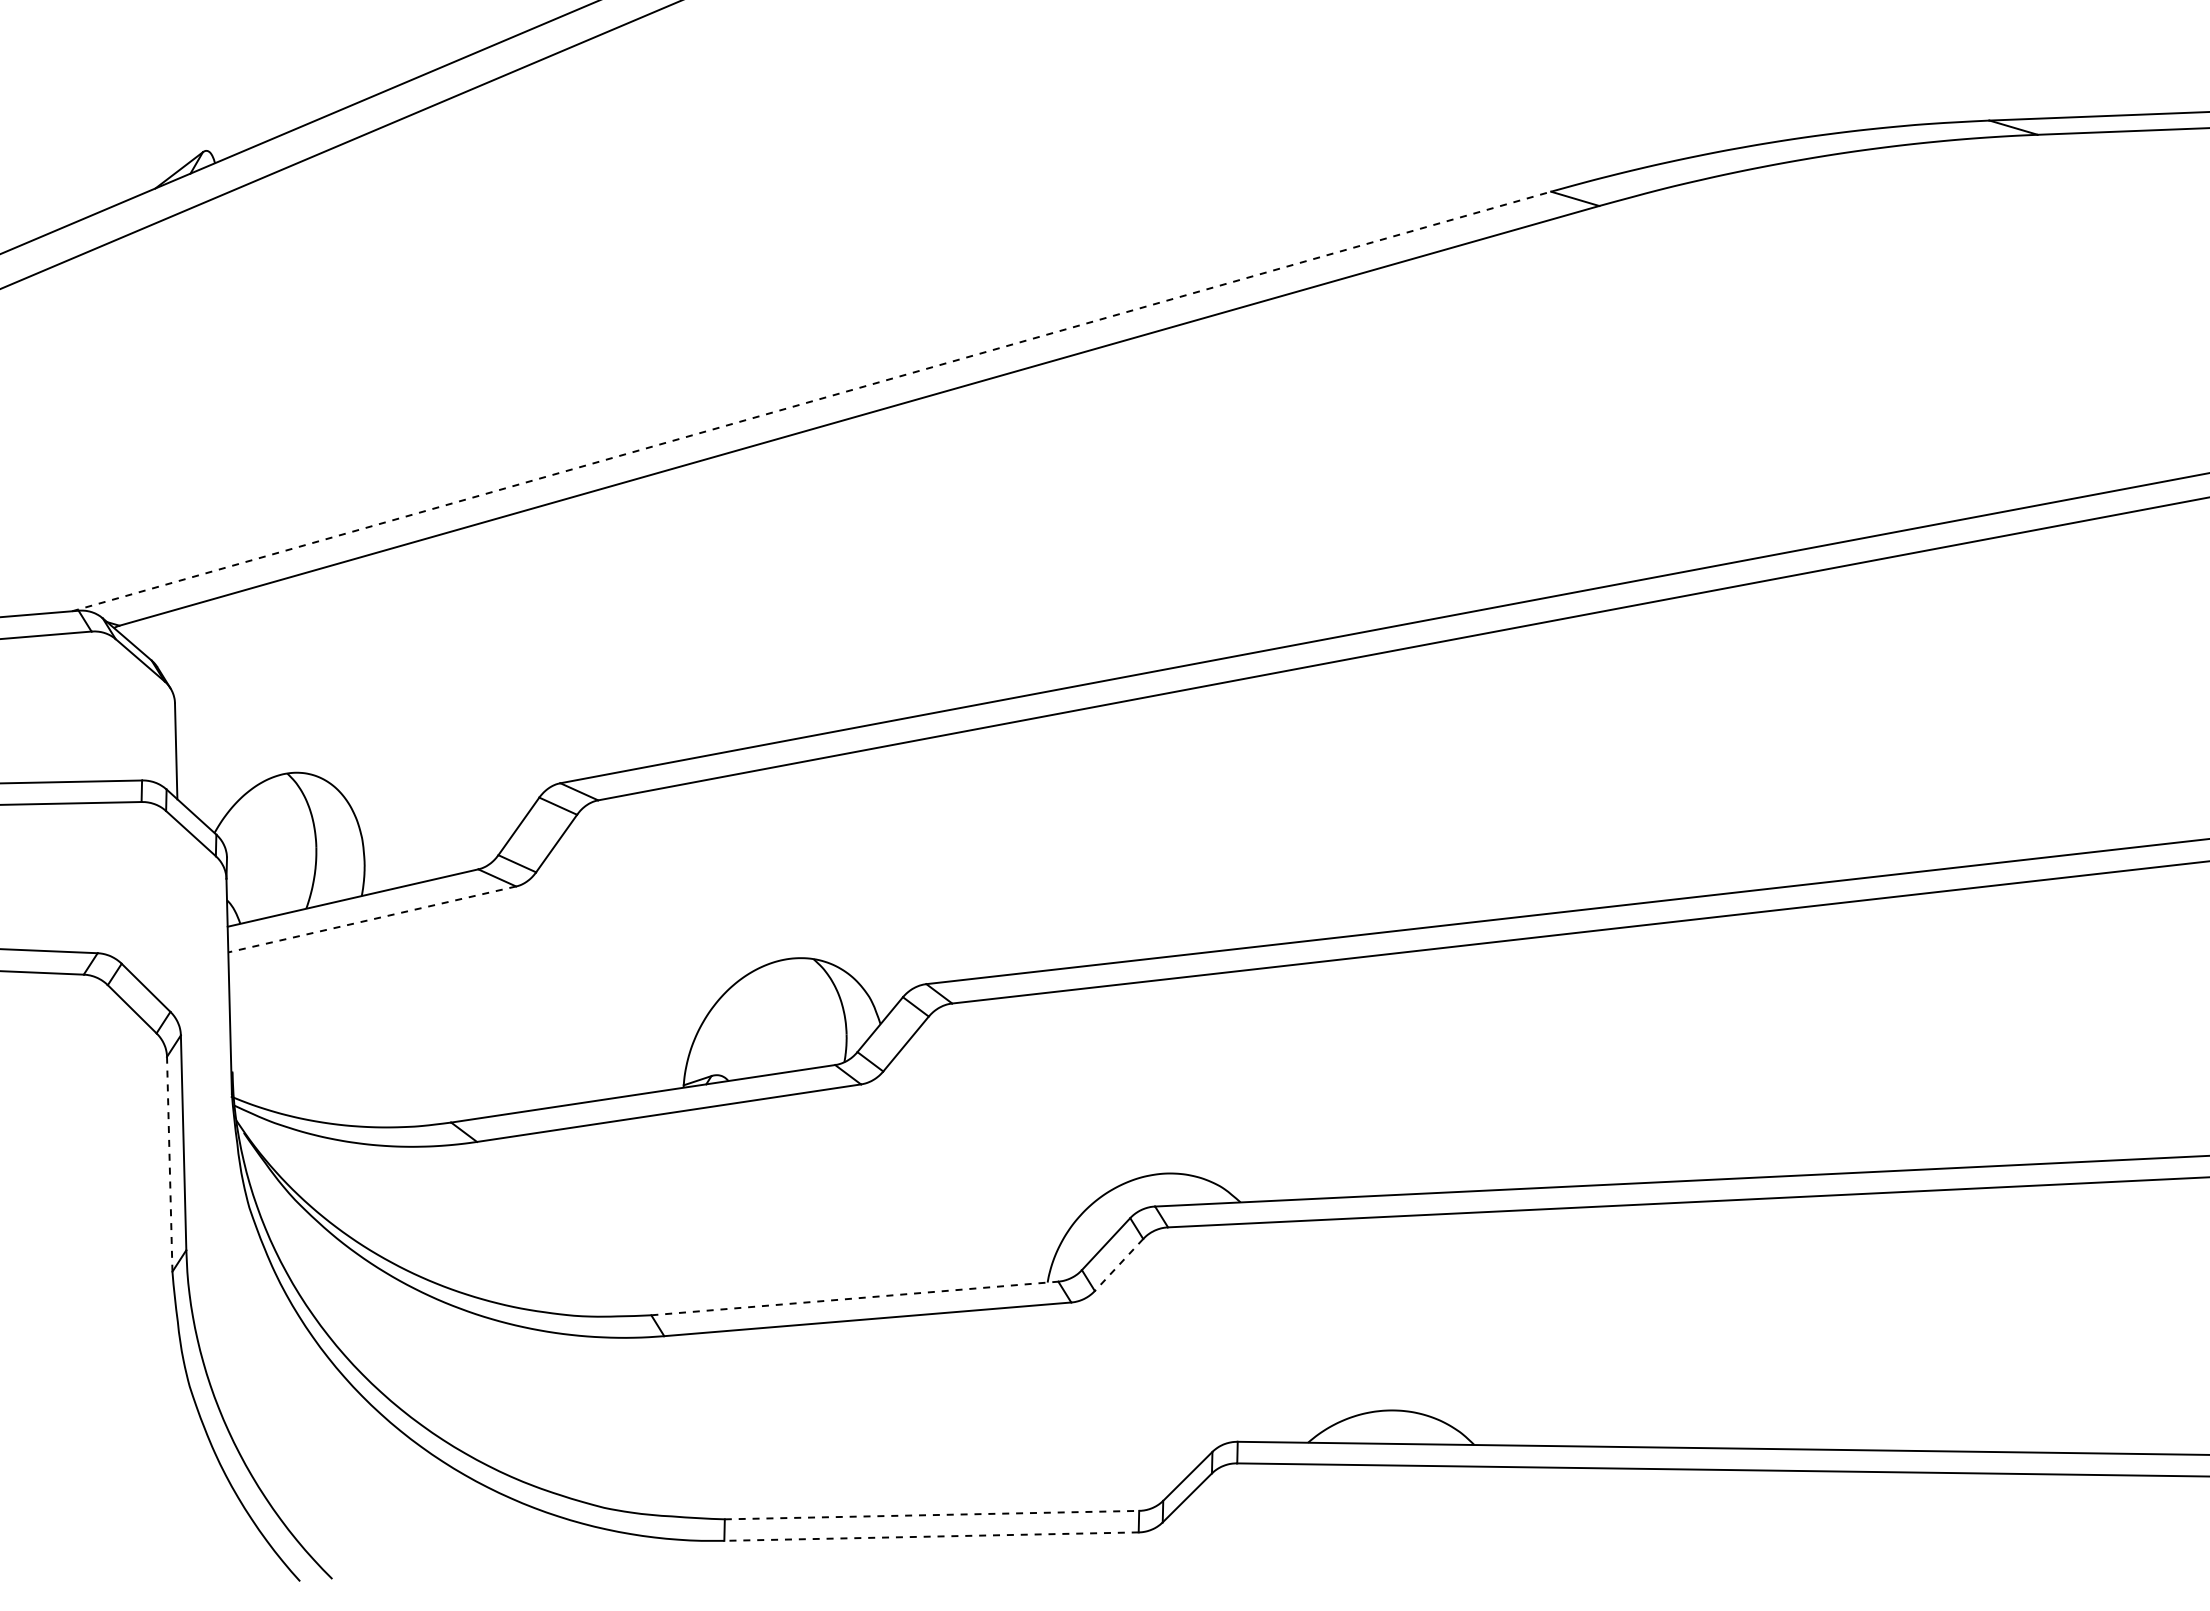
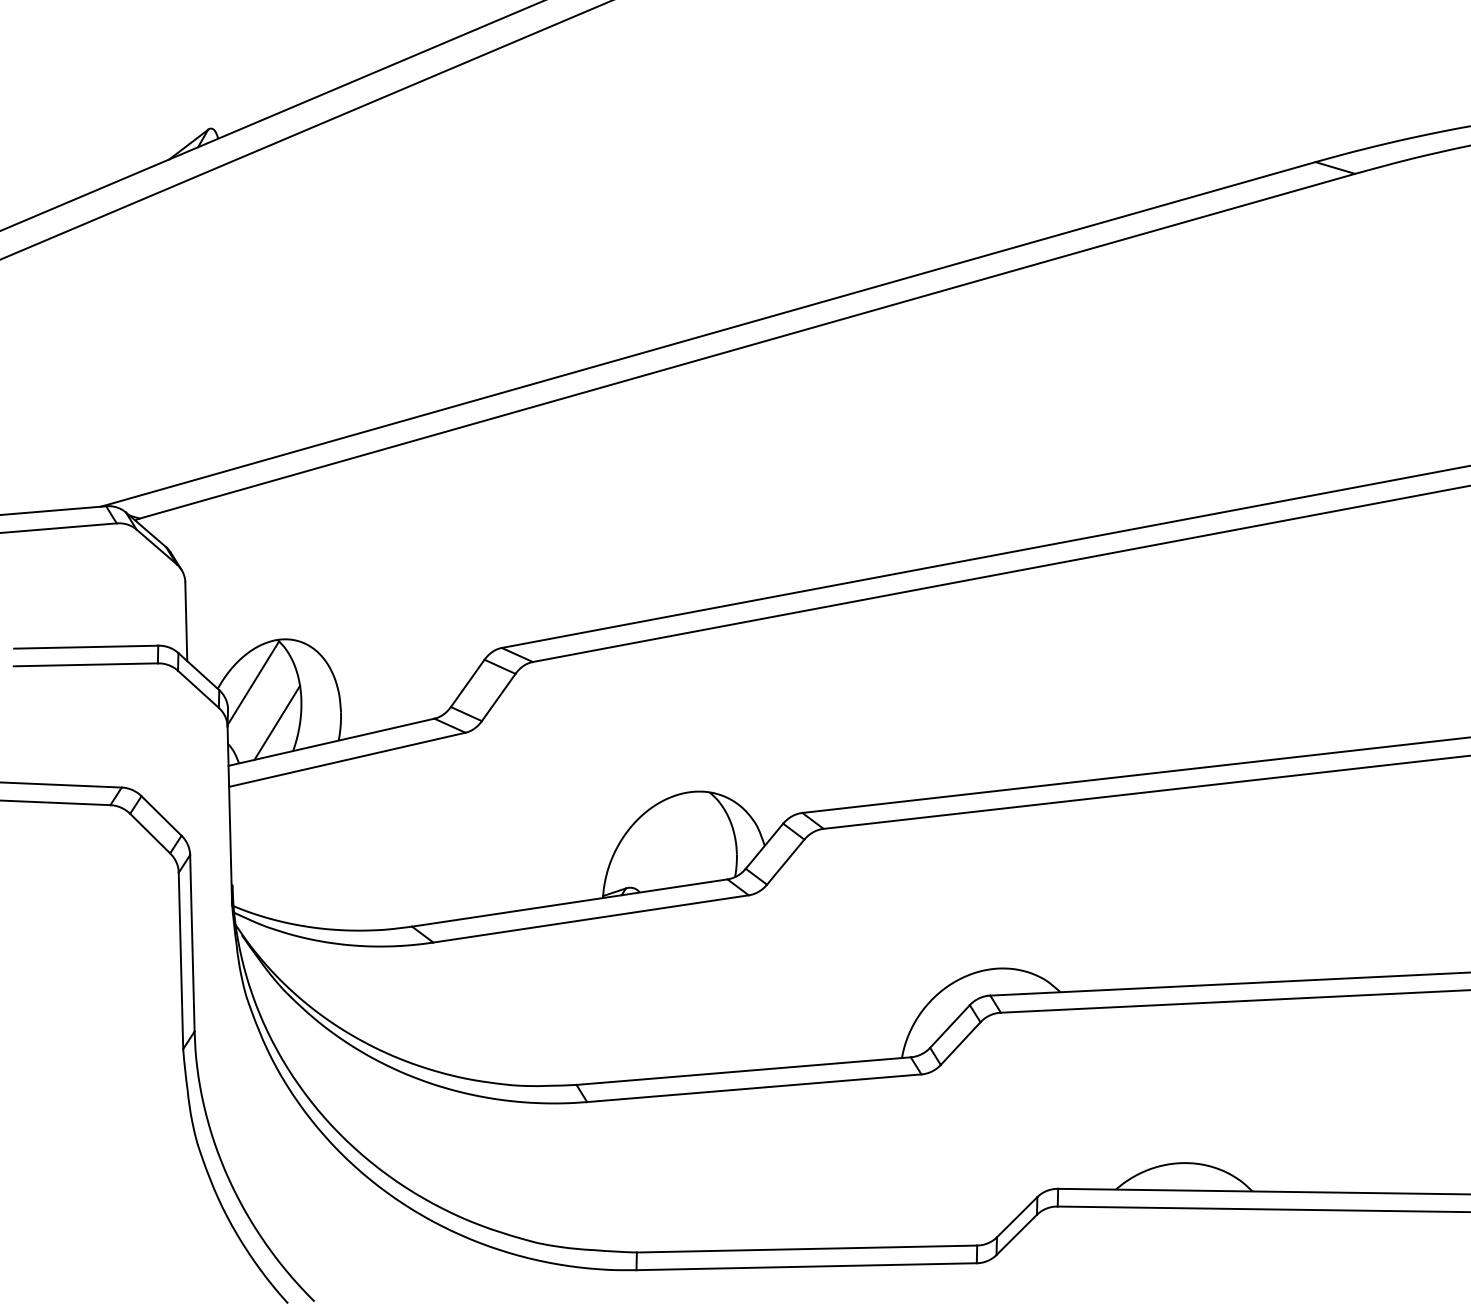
line: (811, 401) -> (708, 334), dashed -> solid
line: (257, 826) -> (253, 683), added
line: (286, 874) -> (276, 722), added
line: (372, 919) -> (347, 759), dashed -> solid
line: (169, 1163) -> (180, 960), dashed -> solid
line: (1119, 1265) -> (961, 1044), dashed -> solid
line: (855, 1298) -> (744, 1071), dashed -> solid
line: (932, 1515) -> (807, 1249), dashed -> solid
line: (931, 1536) -> (806, 1266), dashed -> solid

